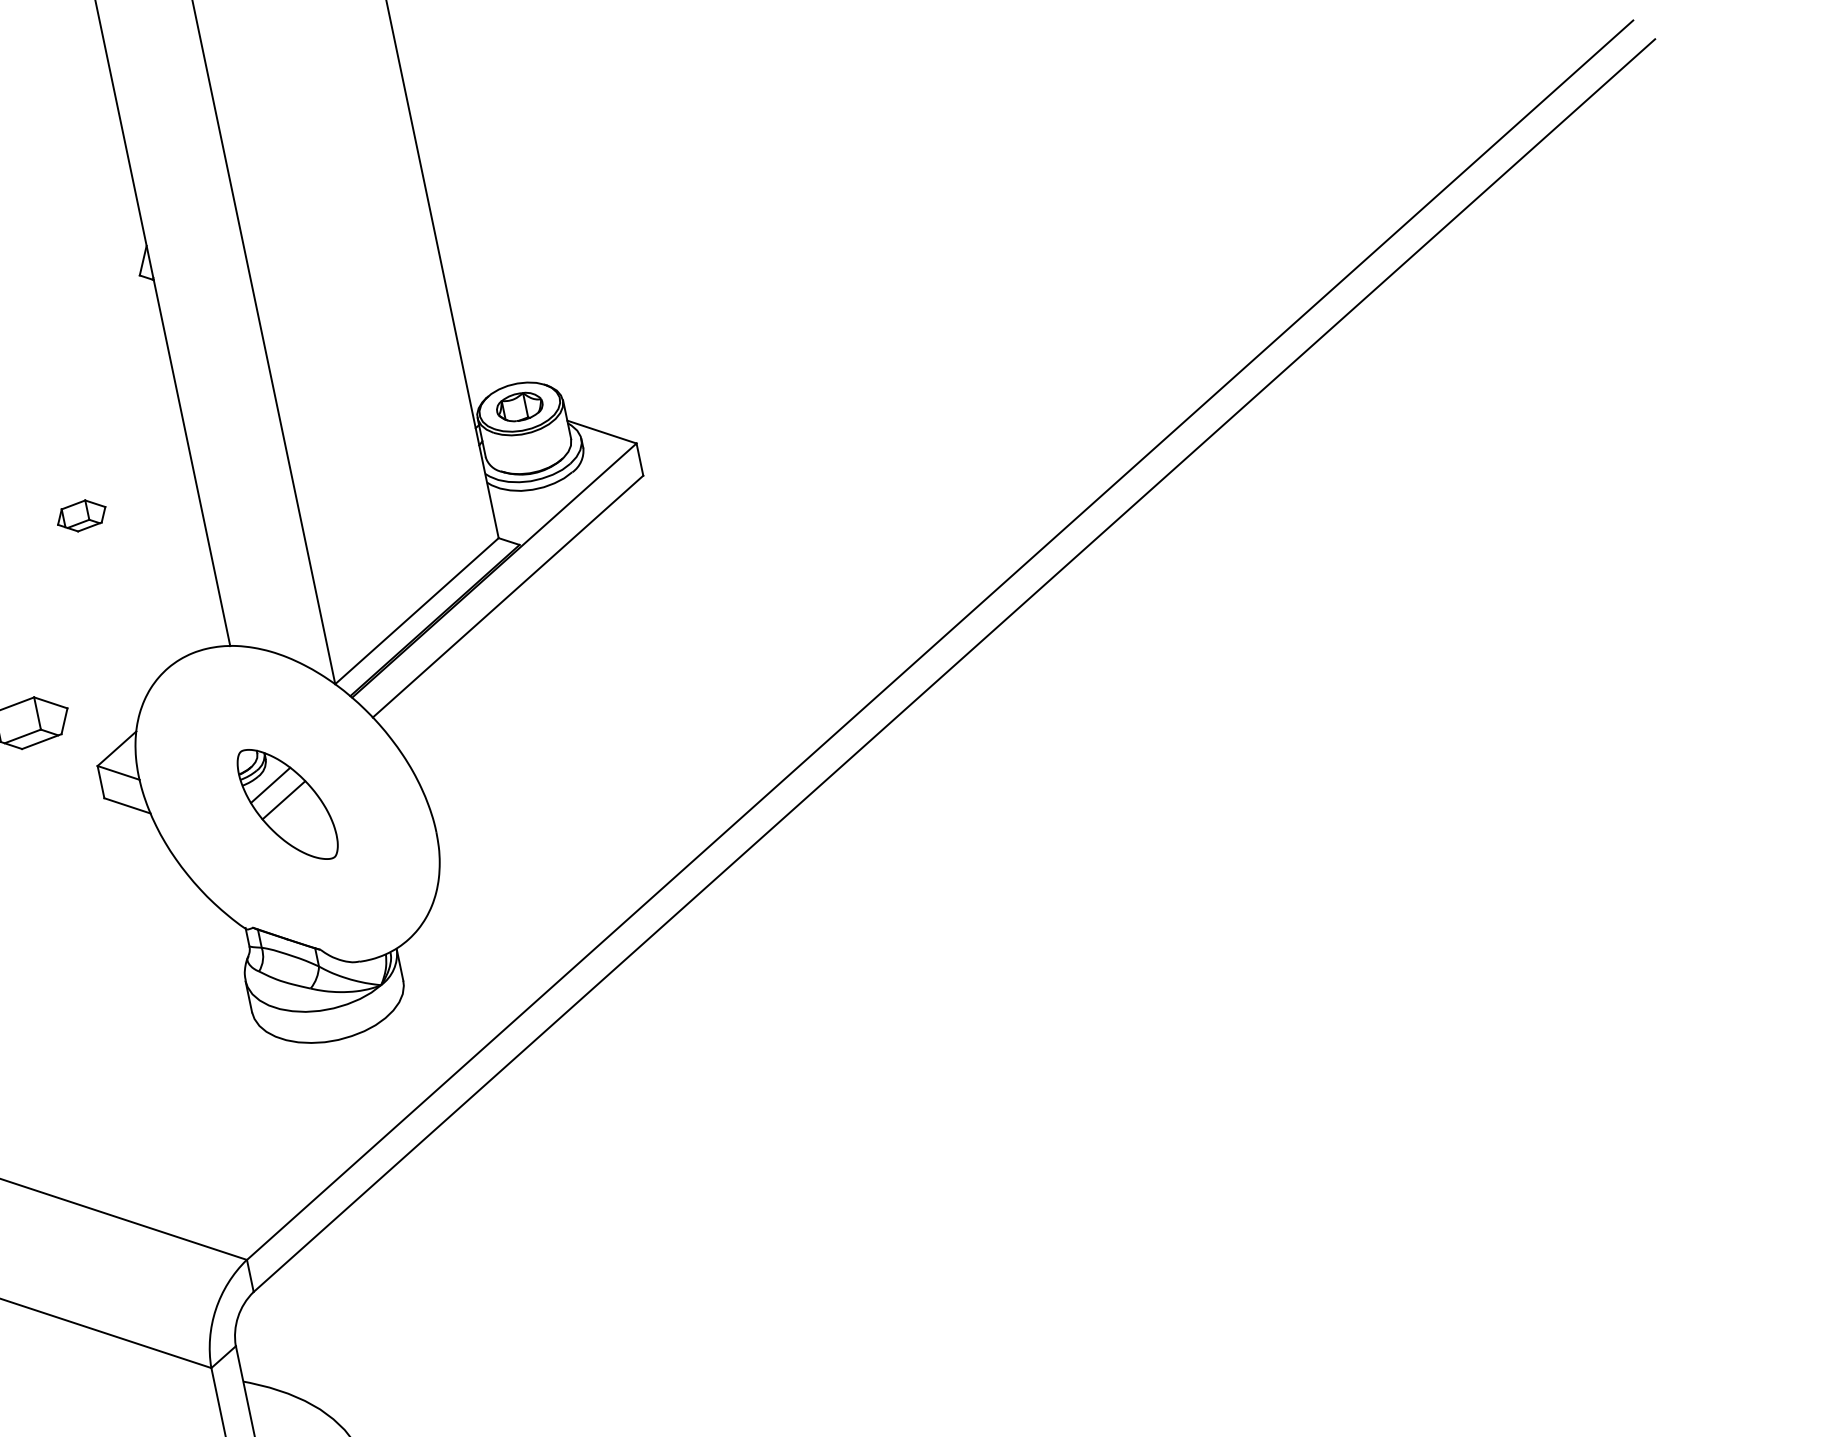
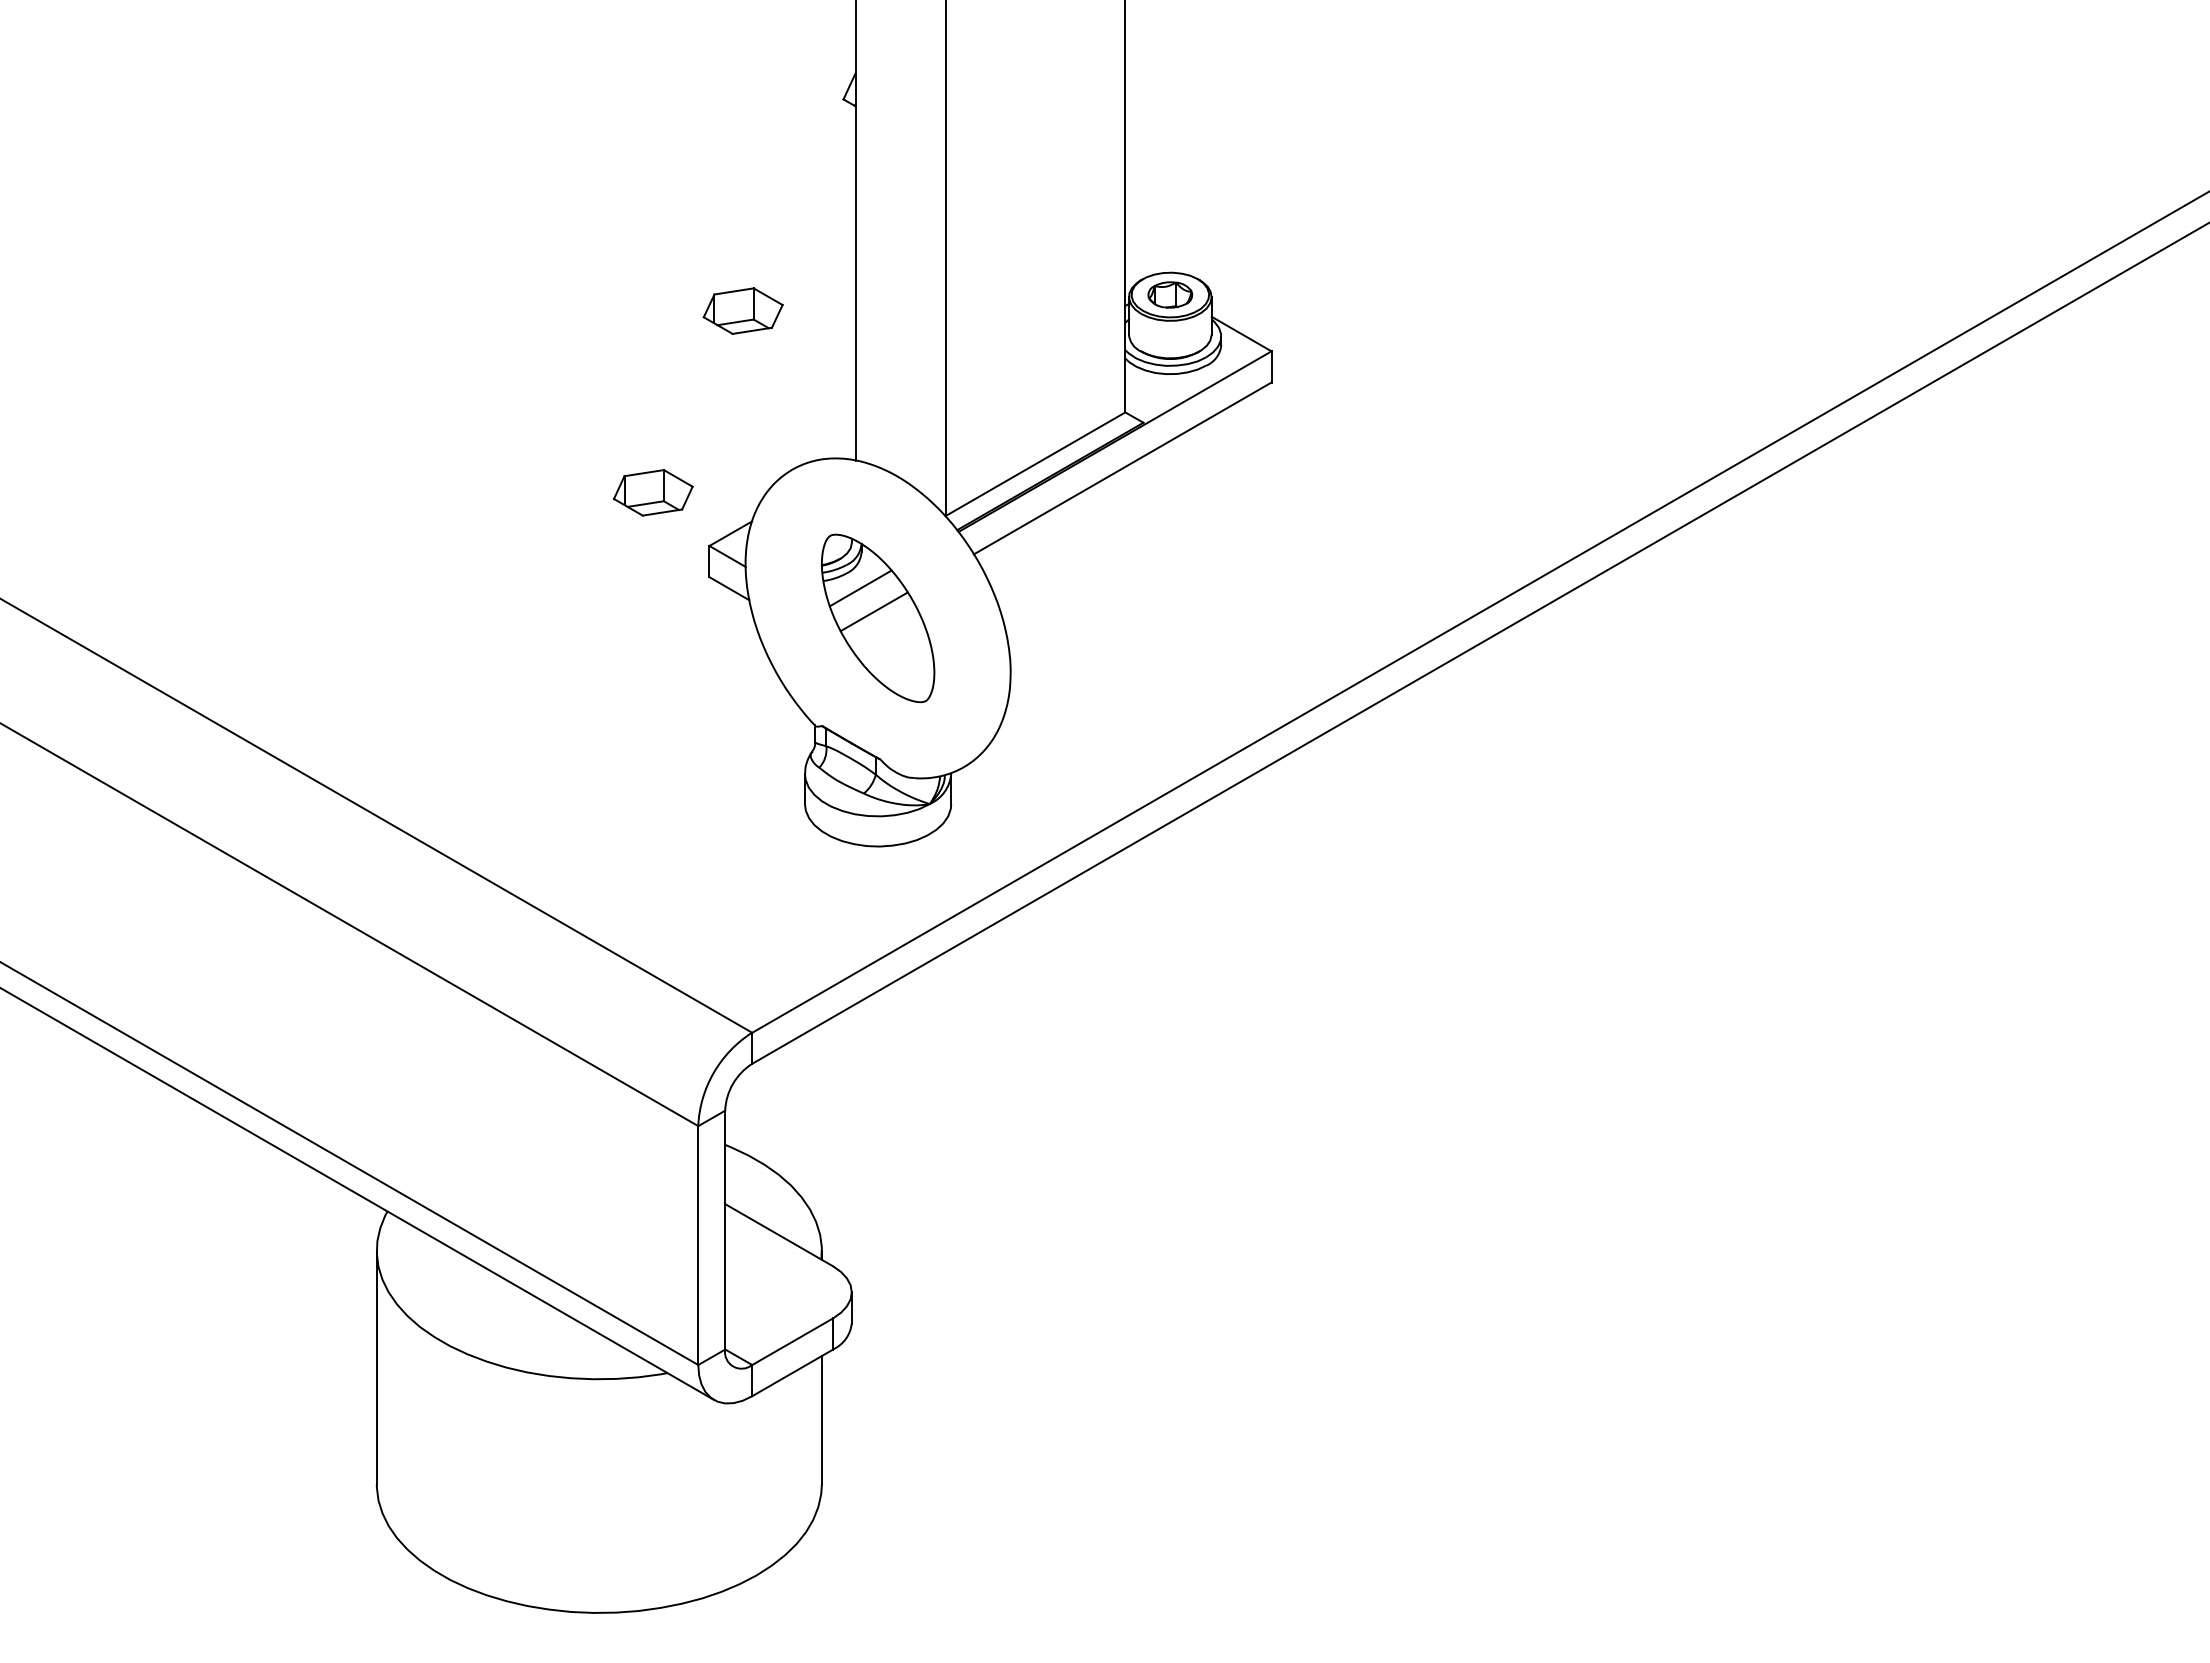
part: (80, 515) -> (742, 310), size x1.67
part: (288, 804) -> (878, 618), size x1.43

